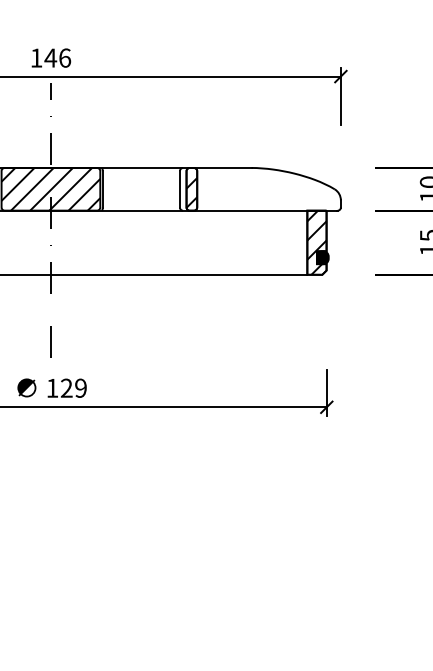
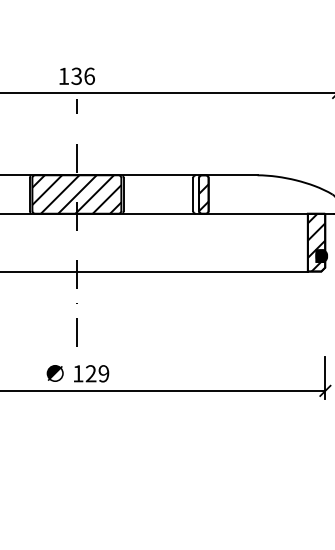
text: (50, 57) -> (76, 75), 146 -> 136

